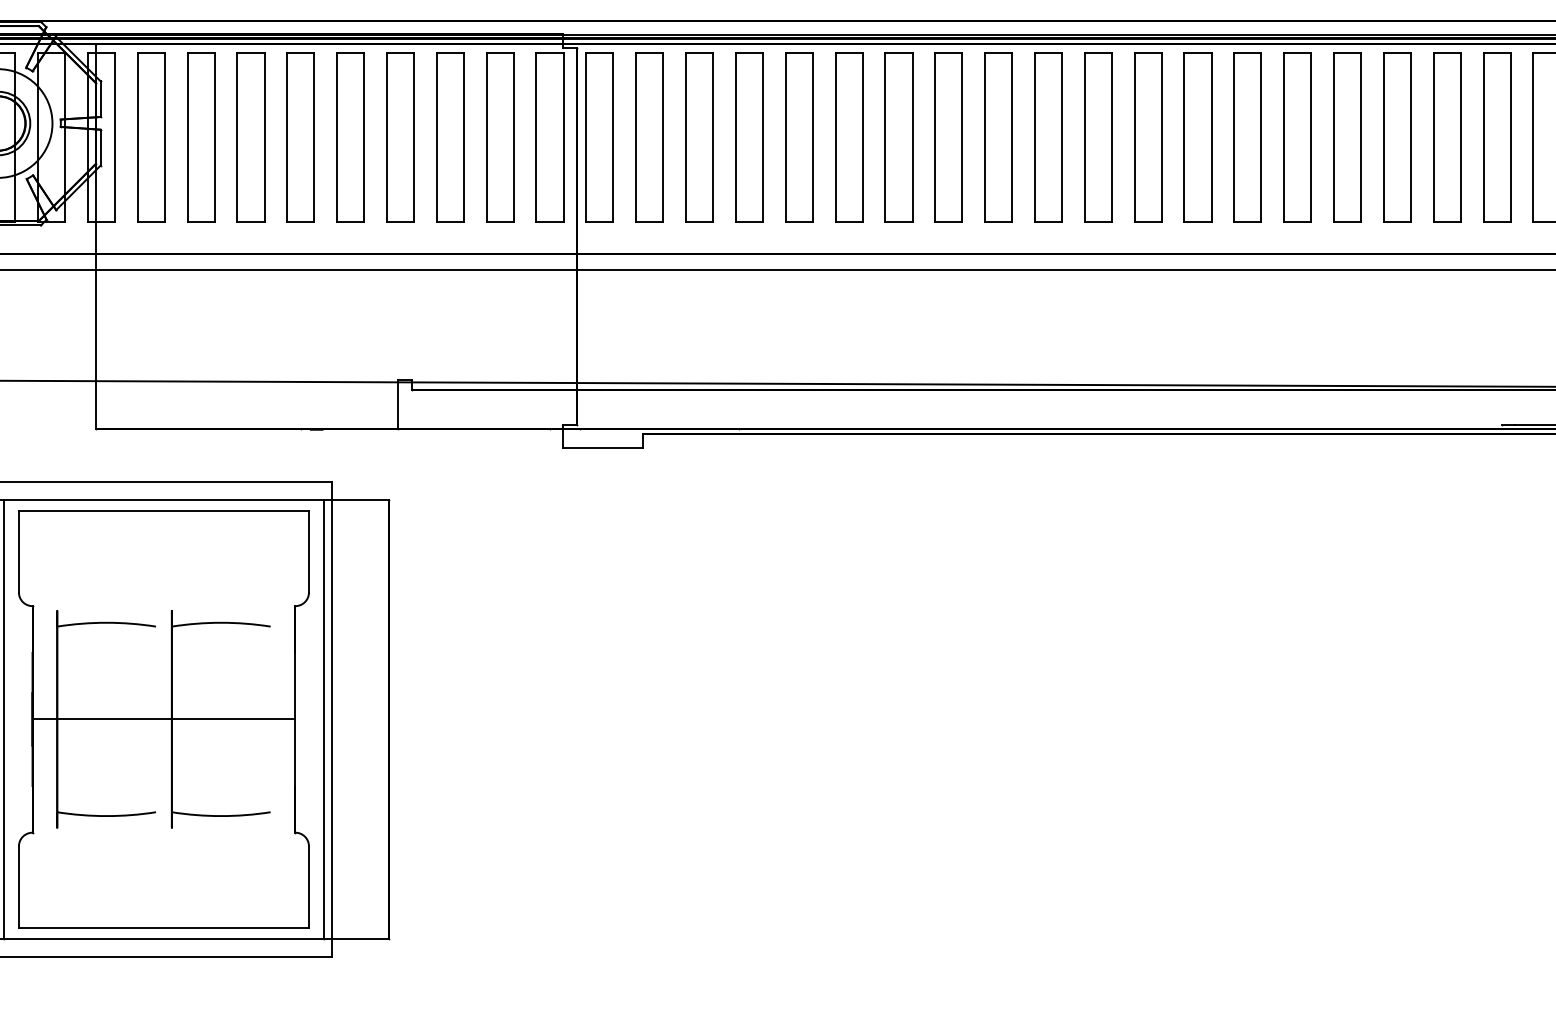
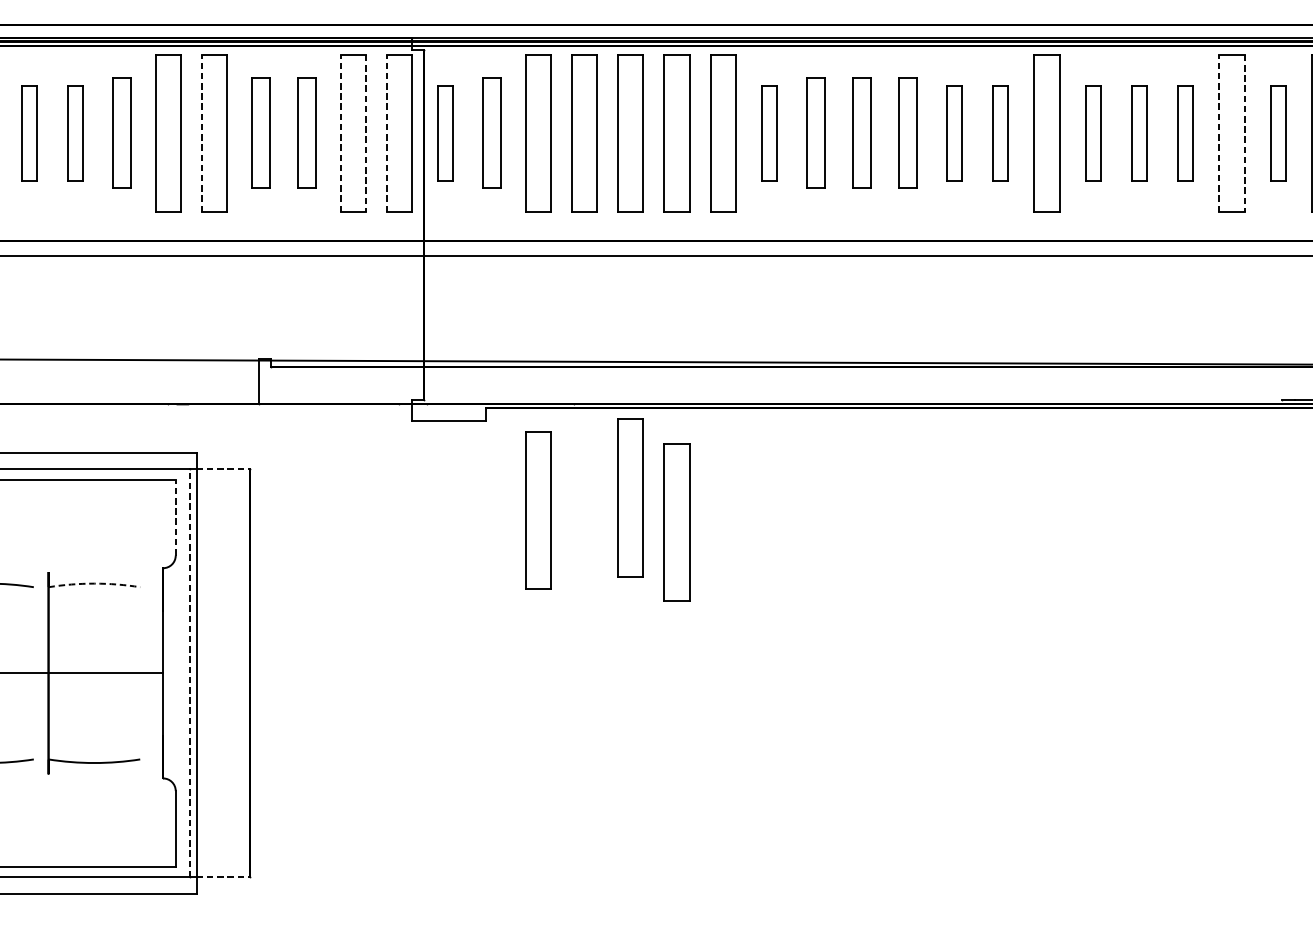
part: (151, 137) -> (29, 133), size x0.6
part: (201, 137) -> (76, 133), size x0.6
part: (250, 137) -> (121, 133), size x0.7
line: (337, 137) -> (202, 133), solid -> dashed
part: (400, 137) -> (260, 133), size x0.7
part: (450, 137) -> (307, 133), size x0.7
line: (486, 137) -> (340, 133), solid -> dashed
line: (513, 137) -> (365, 133), solid -> dashed
line: (536, 137) -> (386, 133), solid -> dashed
part: (599, 137) -> (445, 133), size x0.6
part: (649, 137) -> (491, 133), size x0.7
part: (948, 137) -> (769, 133), size x0.6
part: (998, 137) -> (815, 133), size x0.7
part: (1048, 137) -> (861, 133), size x0.7
part: (1098, 137) -> (908, 133), size x0.7
part: (1148, 137) -> (954, 133), size x0.6
part: (1197, 137) -> (1000, 133), size x0.6
part: (1297, 137) -> (1093, 133), size x0.6
part: (1347, 137) -> (1139, 133), size x0.6
part: (1397, 137) -> (1185, 133), size x0.6
line: (1433, 137) -> (1219, 133), solid -> dashed
line: (1460, 137) -> (1244, 133), solid -> dashed
part: (1497, 137) -> (1278, 133), size x0.6
line: (360, 499) -> (223, 469), solid -> dashed
part: (799, 530) -> (630, 498), added
part: (699, 543) -> (538, 510), added
line: (308, 551) -> (175, 517), solid -> dashed
part: (849, 556) -> (677, 522), added
arc: (221, 622) -> (94, 583), solid -> dashed
line: (323, 719) -> (189, 673), solid -> dashed
line: (360, 939) -> (223, 877), solid -> dashed

